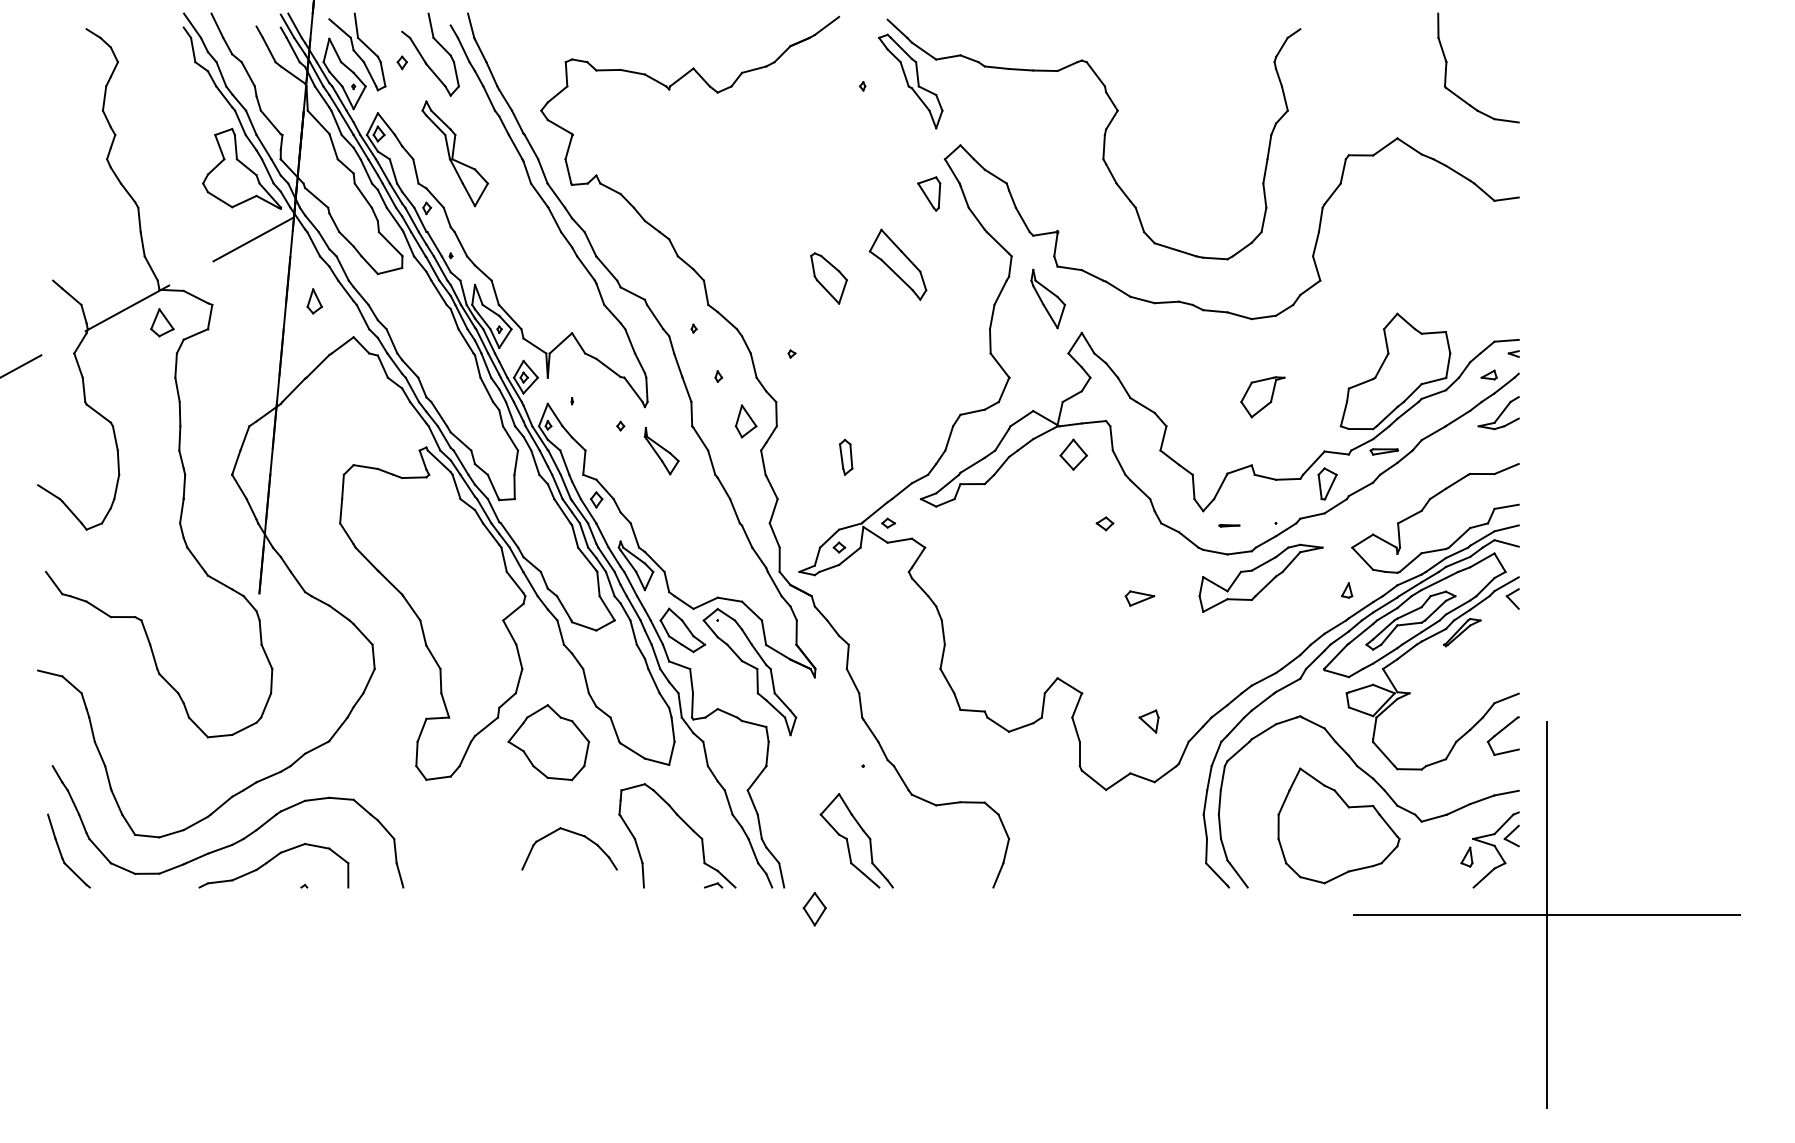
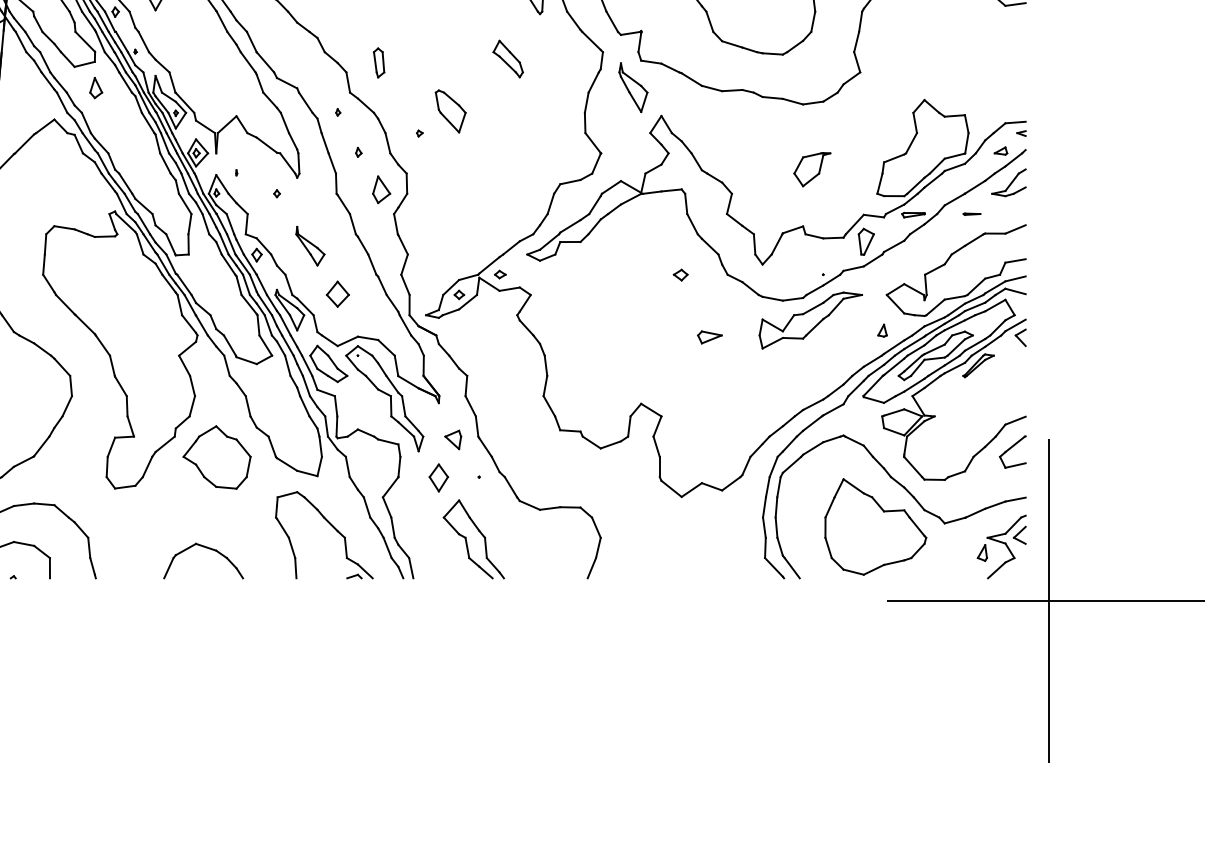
part: (897, 264) -> (507, 58), size x0.62
part: (828, 278) -> (450, 111), moved
part: (314, 301) -> (95, 88), moved
part: (661, 451) -> (310, 246), moved
part: (1073, 454) -> (337, 294), moved
part: (846, 456) -> (379, 62), moved
line: (1229, 525) -> (972, 213), moved
part: (1148, 721) -> (452, 439), moved
part: (575, 834) -> (208, 549), moved
part: (814, 909) -> (438, 478), moved

